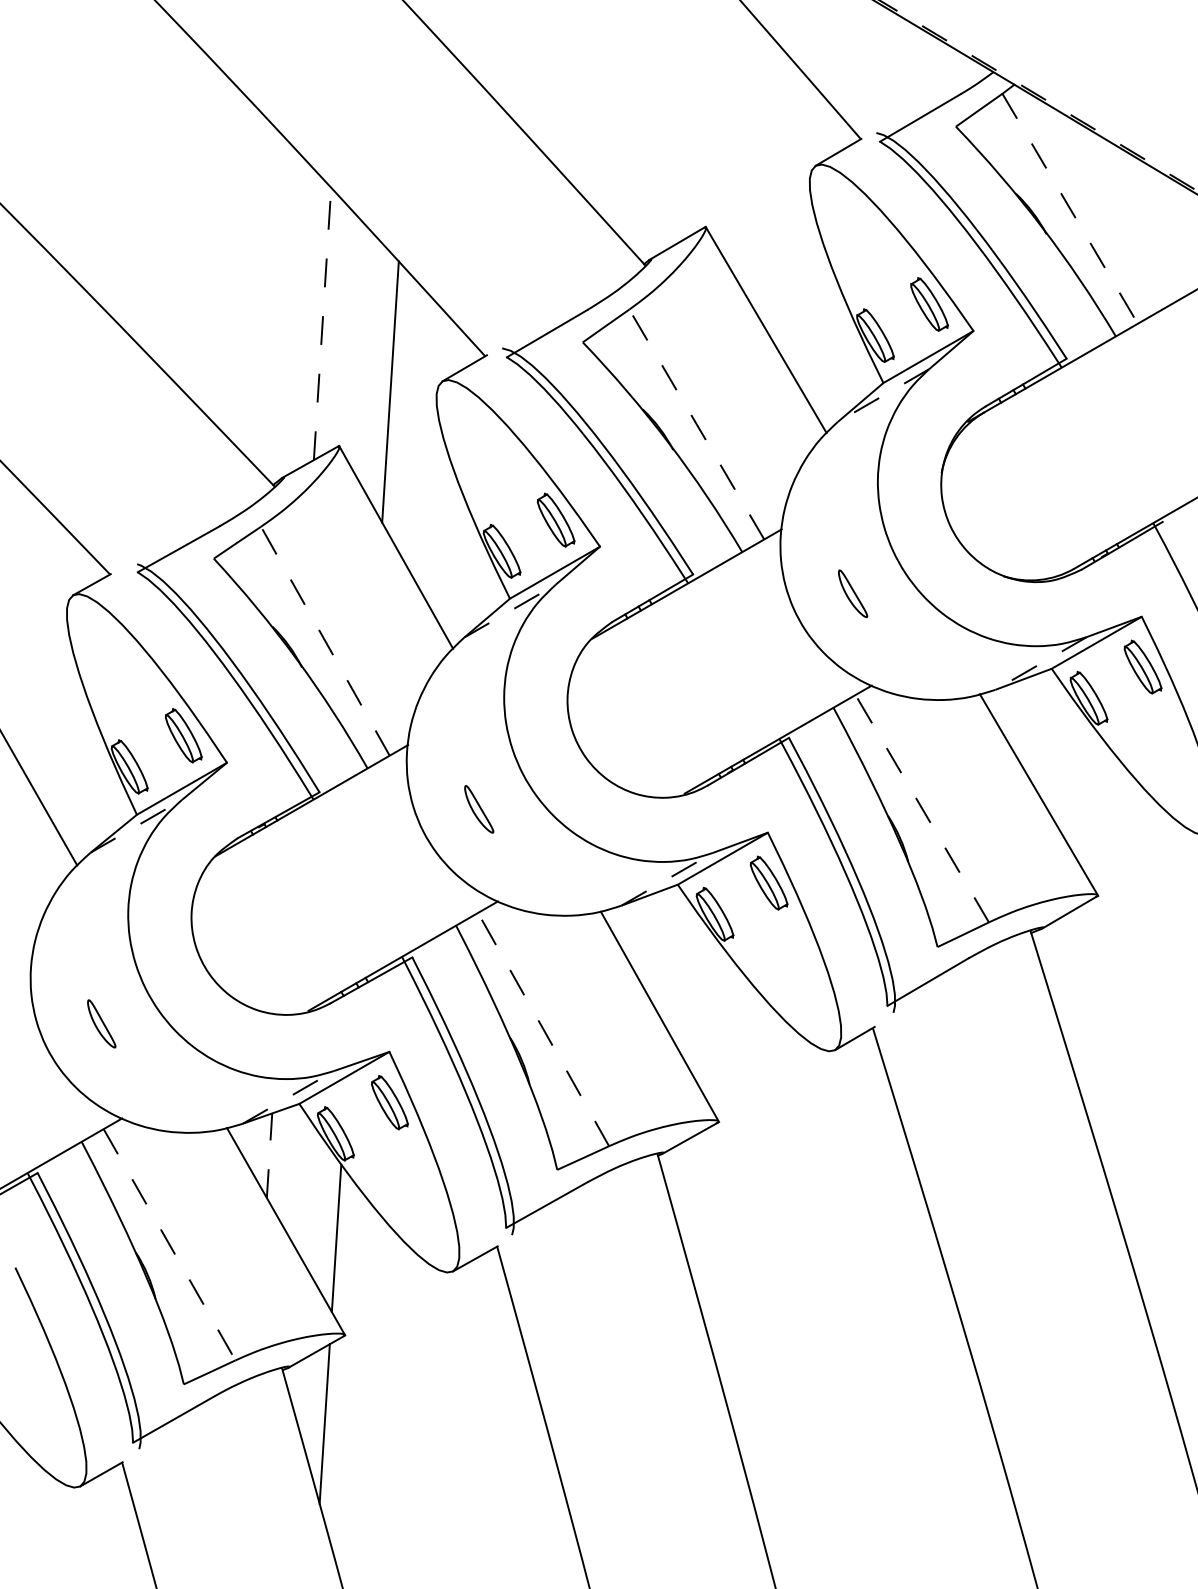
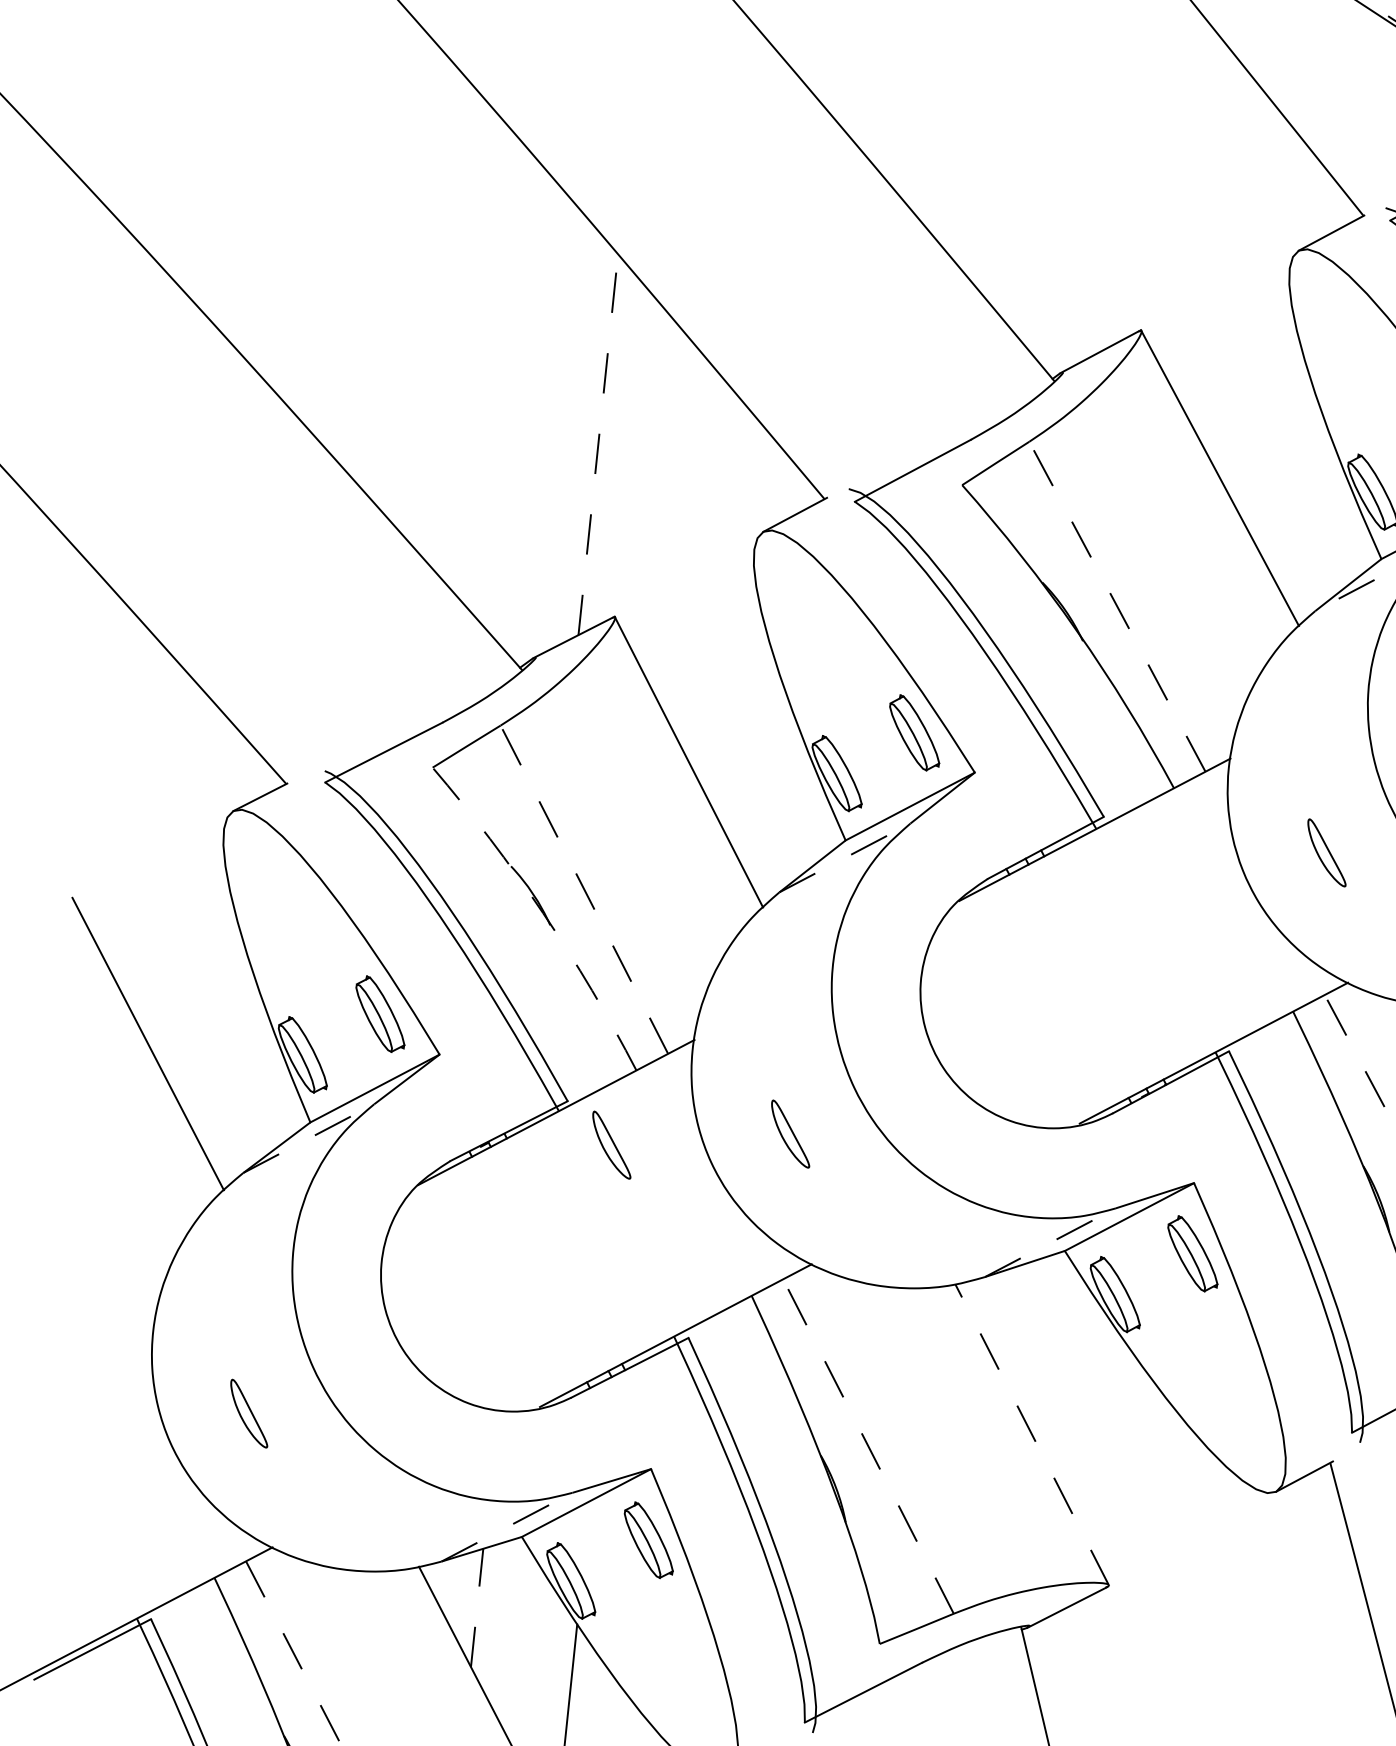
line: (390, 391) -> (689, 543), removed
arc: (296, 659) -> (542, 913), solid -> dashed
part: (352, 822) -> (612, 1145), added
line: (659, 1016) -> (1031, 1434), solid -> dashed

